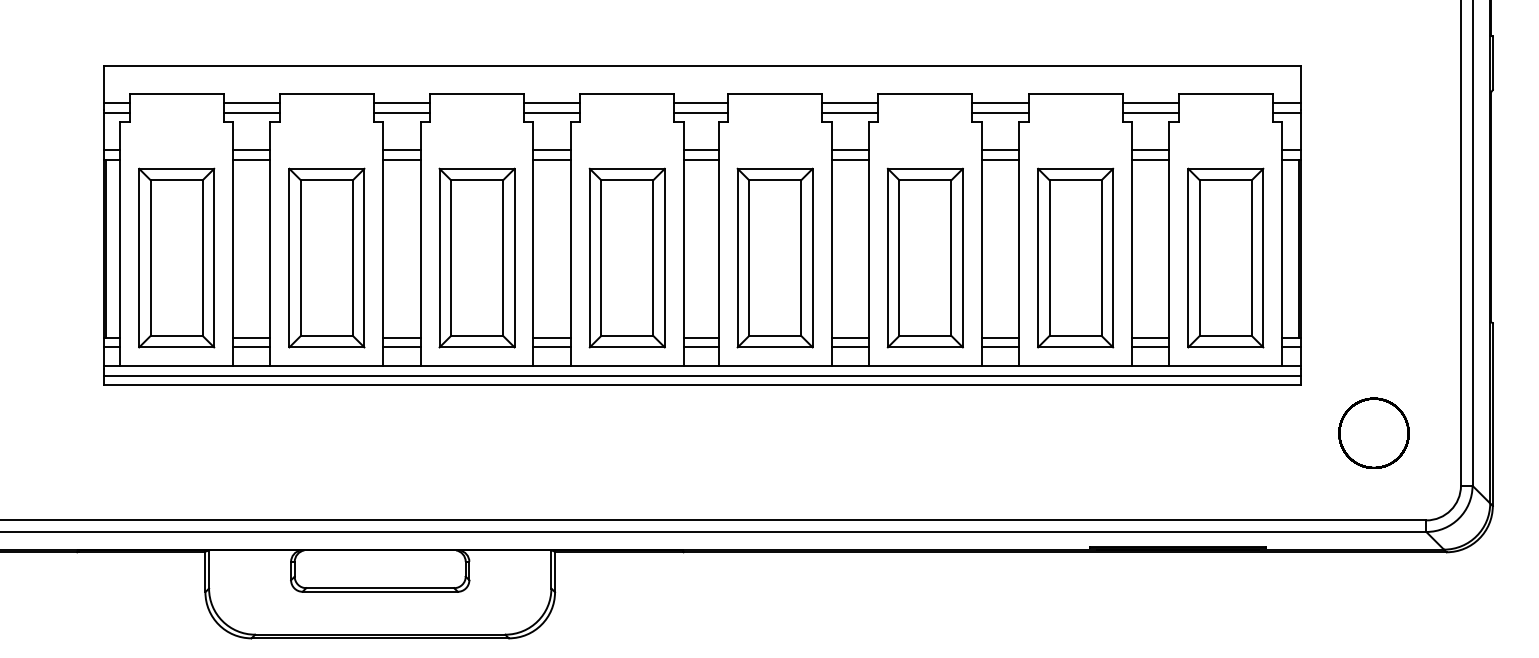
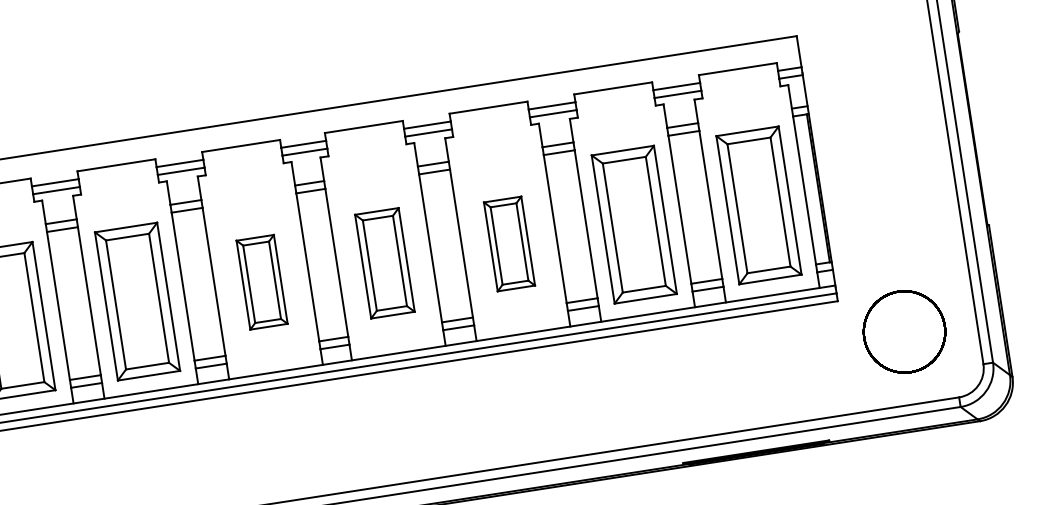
part: (626, 257) -> (261, 281), size x0.6
part: (774, 257) -> (384, 262), size x0.7
part: (924, 257) -> (508, 243), size x0.6
circle: (1373, 432) -> (903, 331), size x1.4

